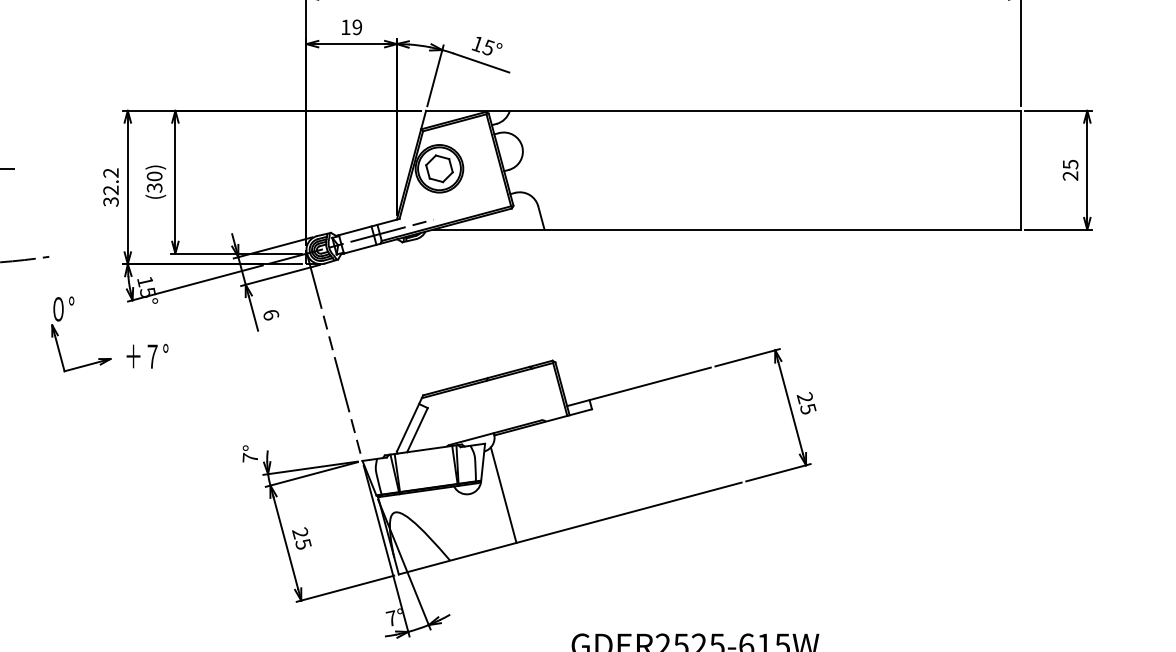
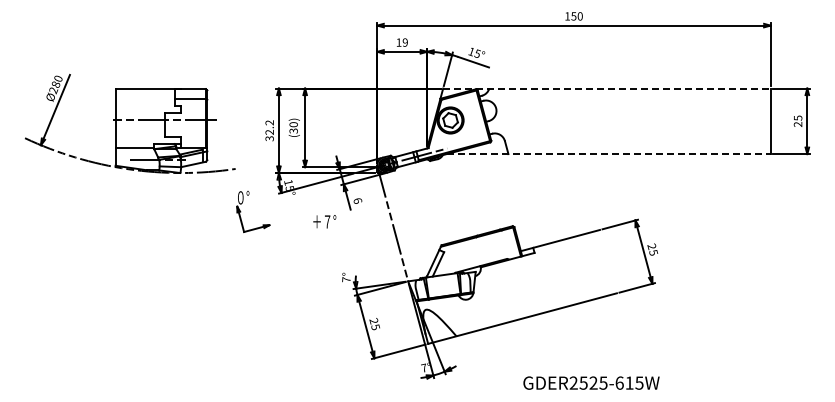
line: (722, 110) -> (606, 88), solid -> dashed
line: (726, 230) -> (608, 154), solid -> dashed
text: (147, 355) -> (324, 221), moved
line: (502, 493) -> (485, 299), removed

